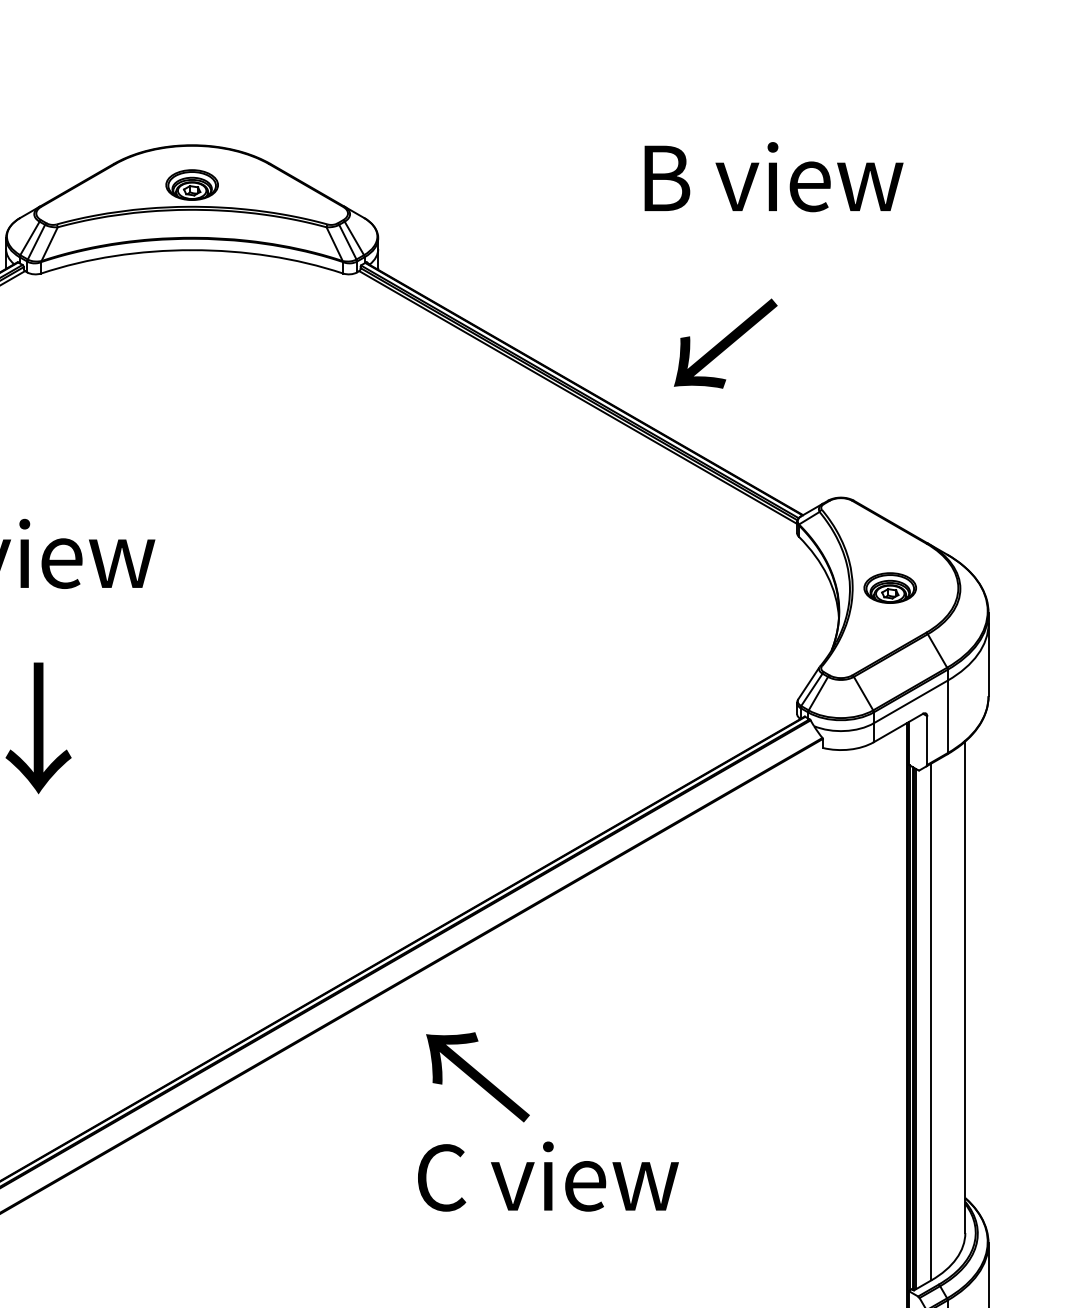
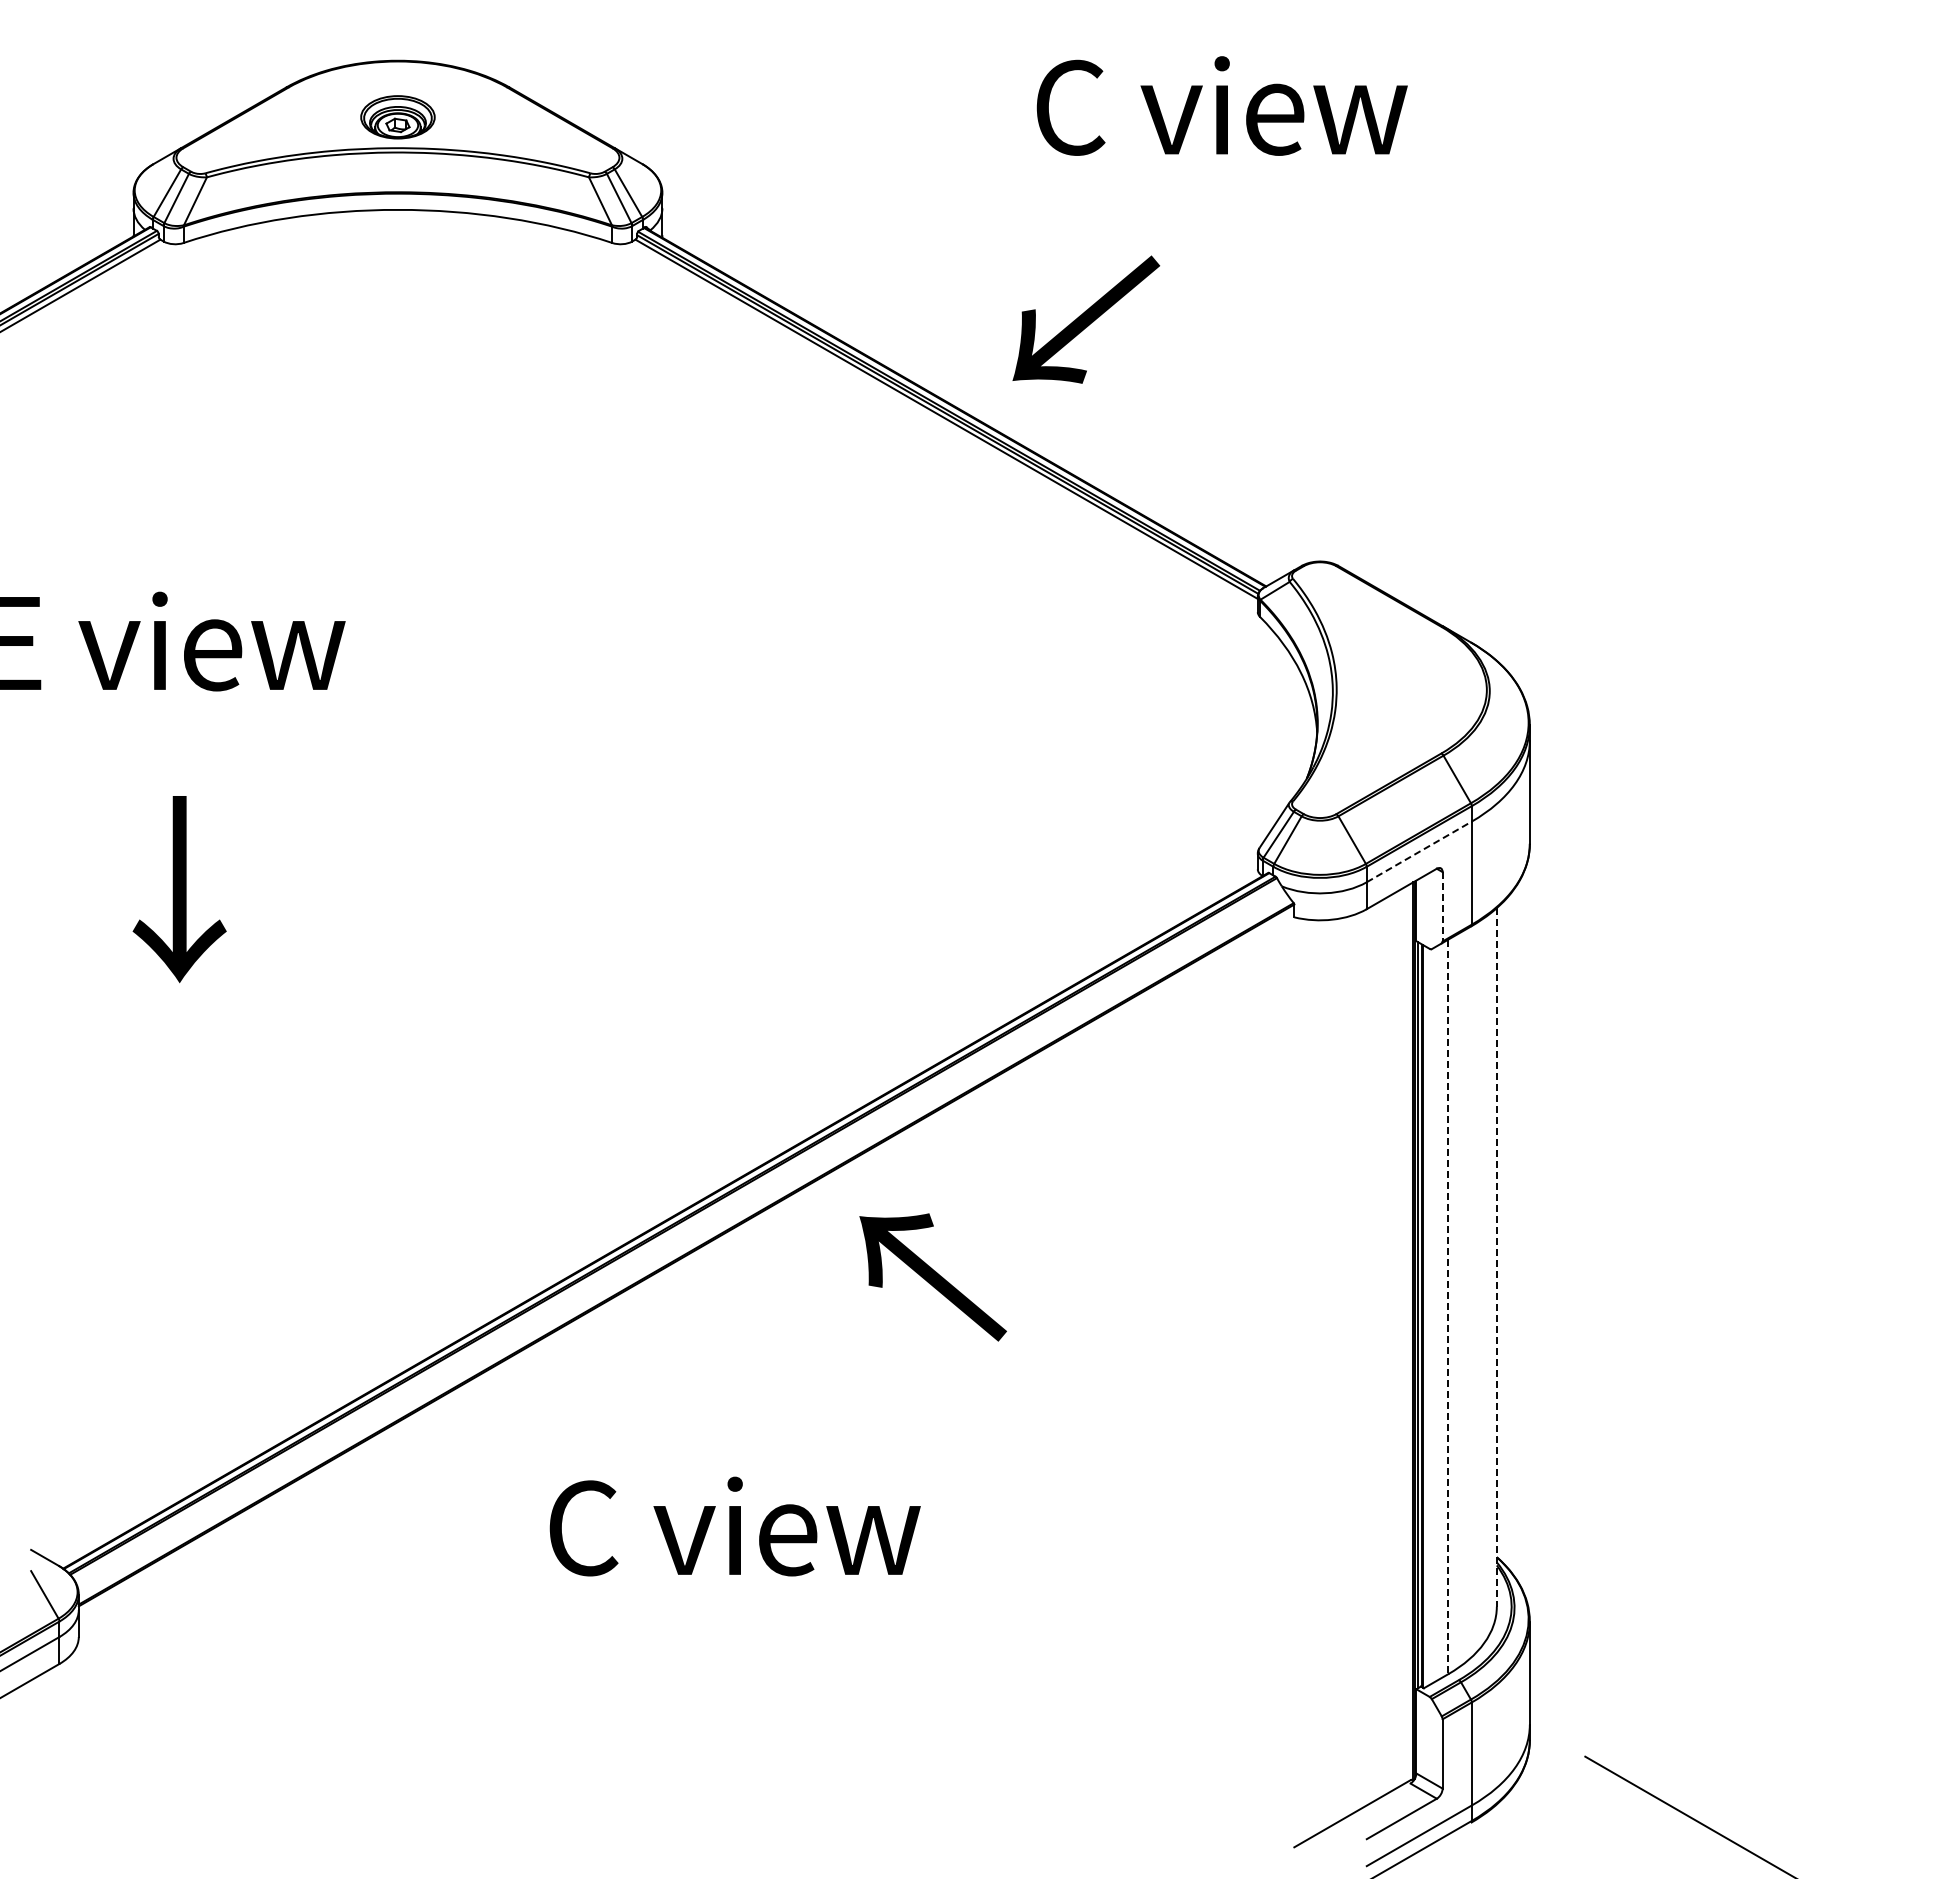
text: (772, 176) -> (1222, 105), B view -> C view
text: (725, 343) -> (1086, 319), moved
part: (889, 588) -> (1389, 690), removed
line: (910, 701) -> (1419, 851), solid -> dashed
line: (927, 740) -> (1442, 906), solid -> dashed
line: (965, 987) -> (1496, 1257), solid -> dashed
line: (931, 1022) -> (1448, 1307), solid -> dashed
line: (915, 1028) -> (1426, 1316), removed
text: (477, 1077) -> (932, 1277), moved
text: (547, 1176) -> (734, 1526), moved

